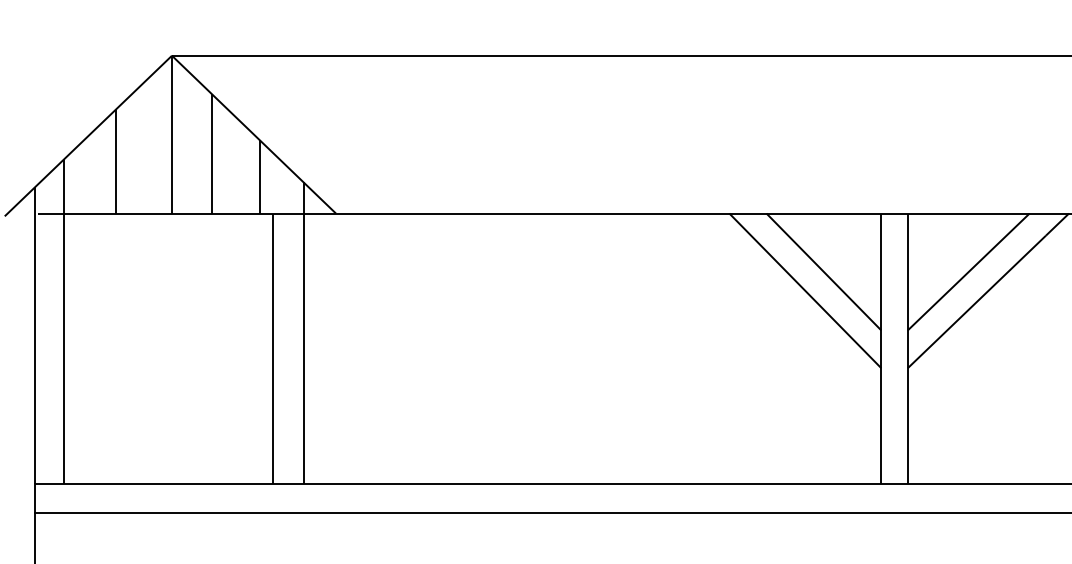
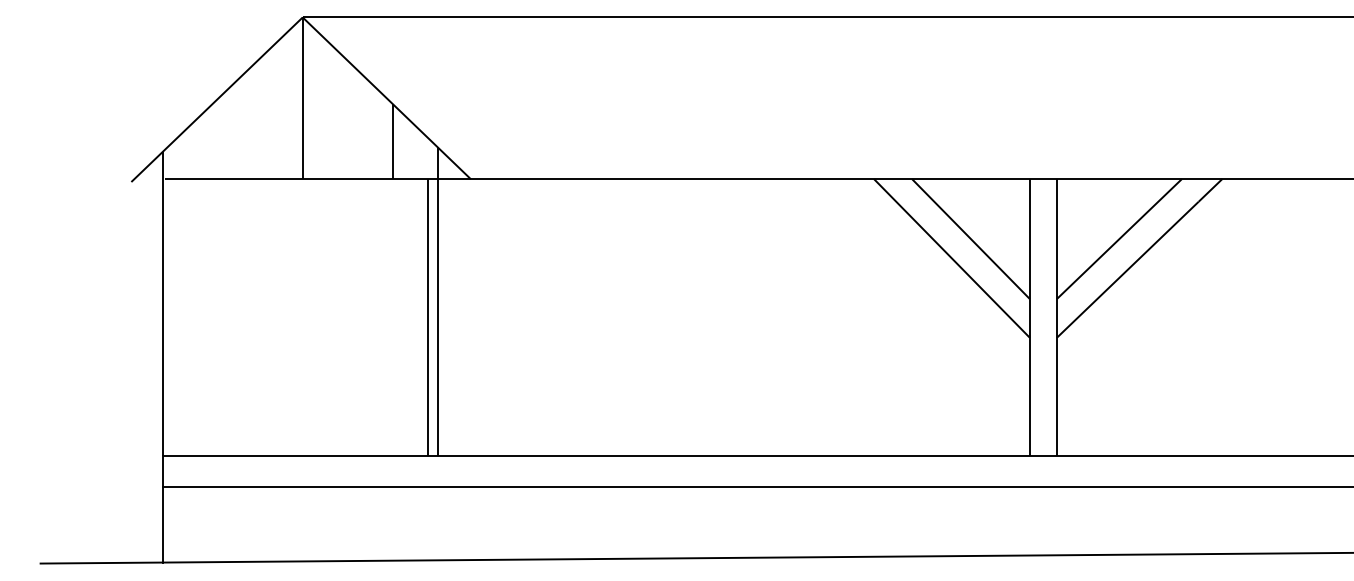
line: (211, 153) -> (343, 117), removed
line: (116, 161) -> (245, 125), removed
line: (64, 321) -> (192, 289), removed
line: (273, 348) -> (427, 317), moved

